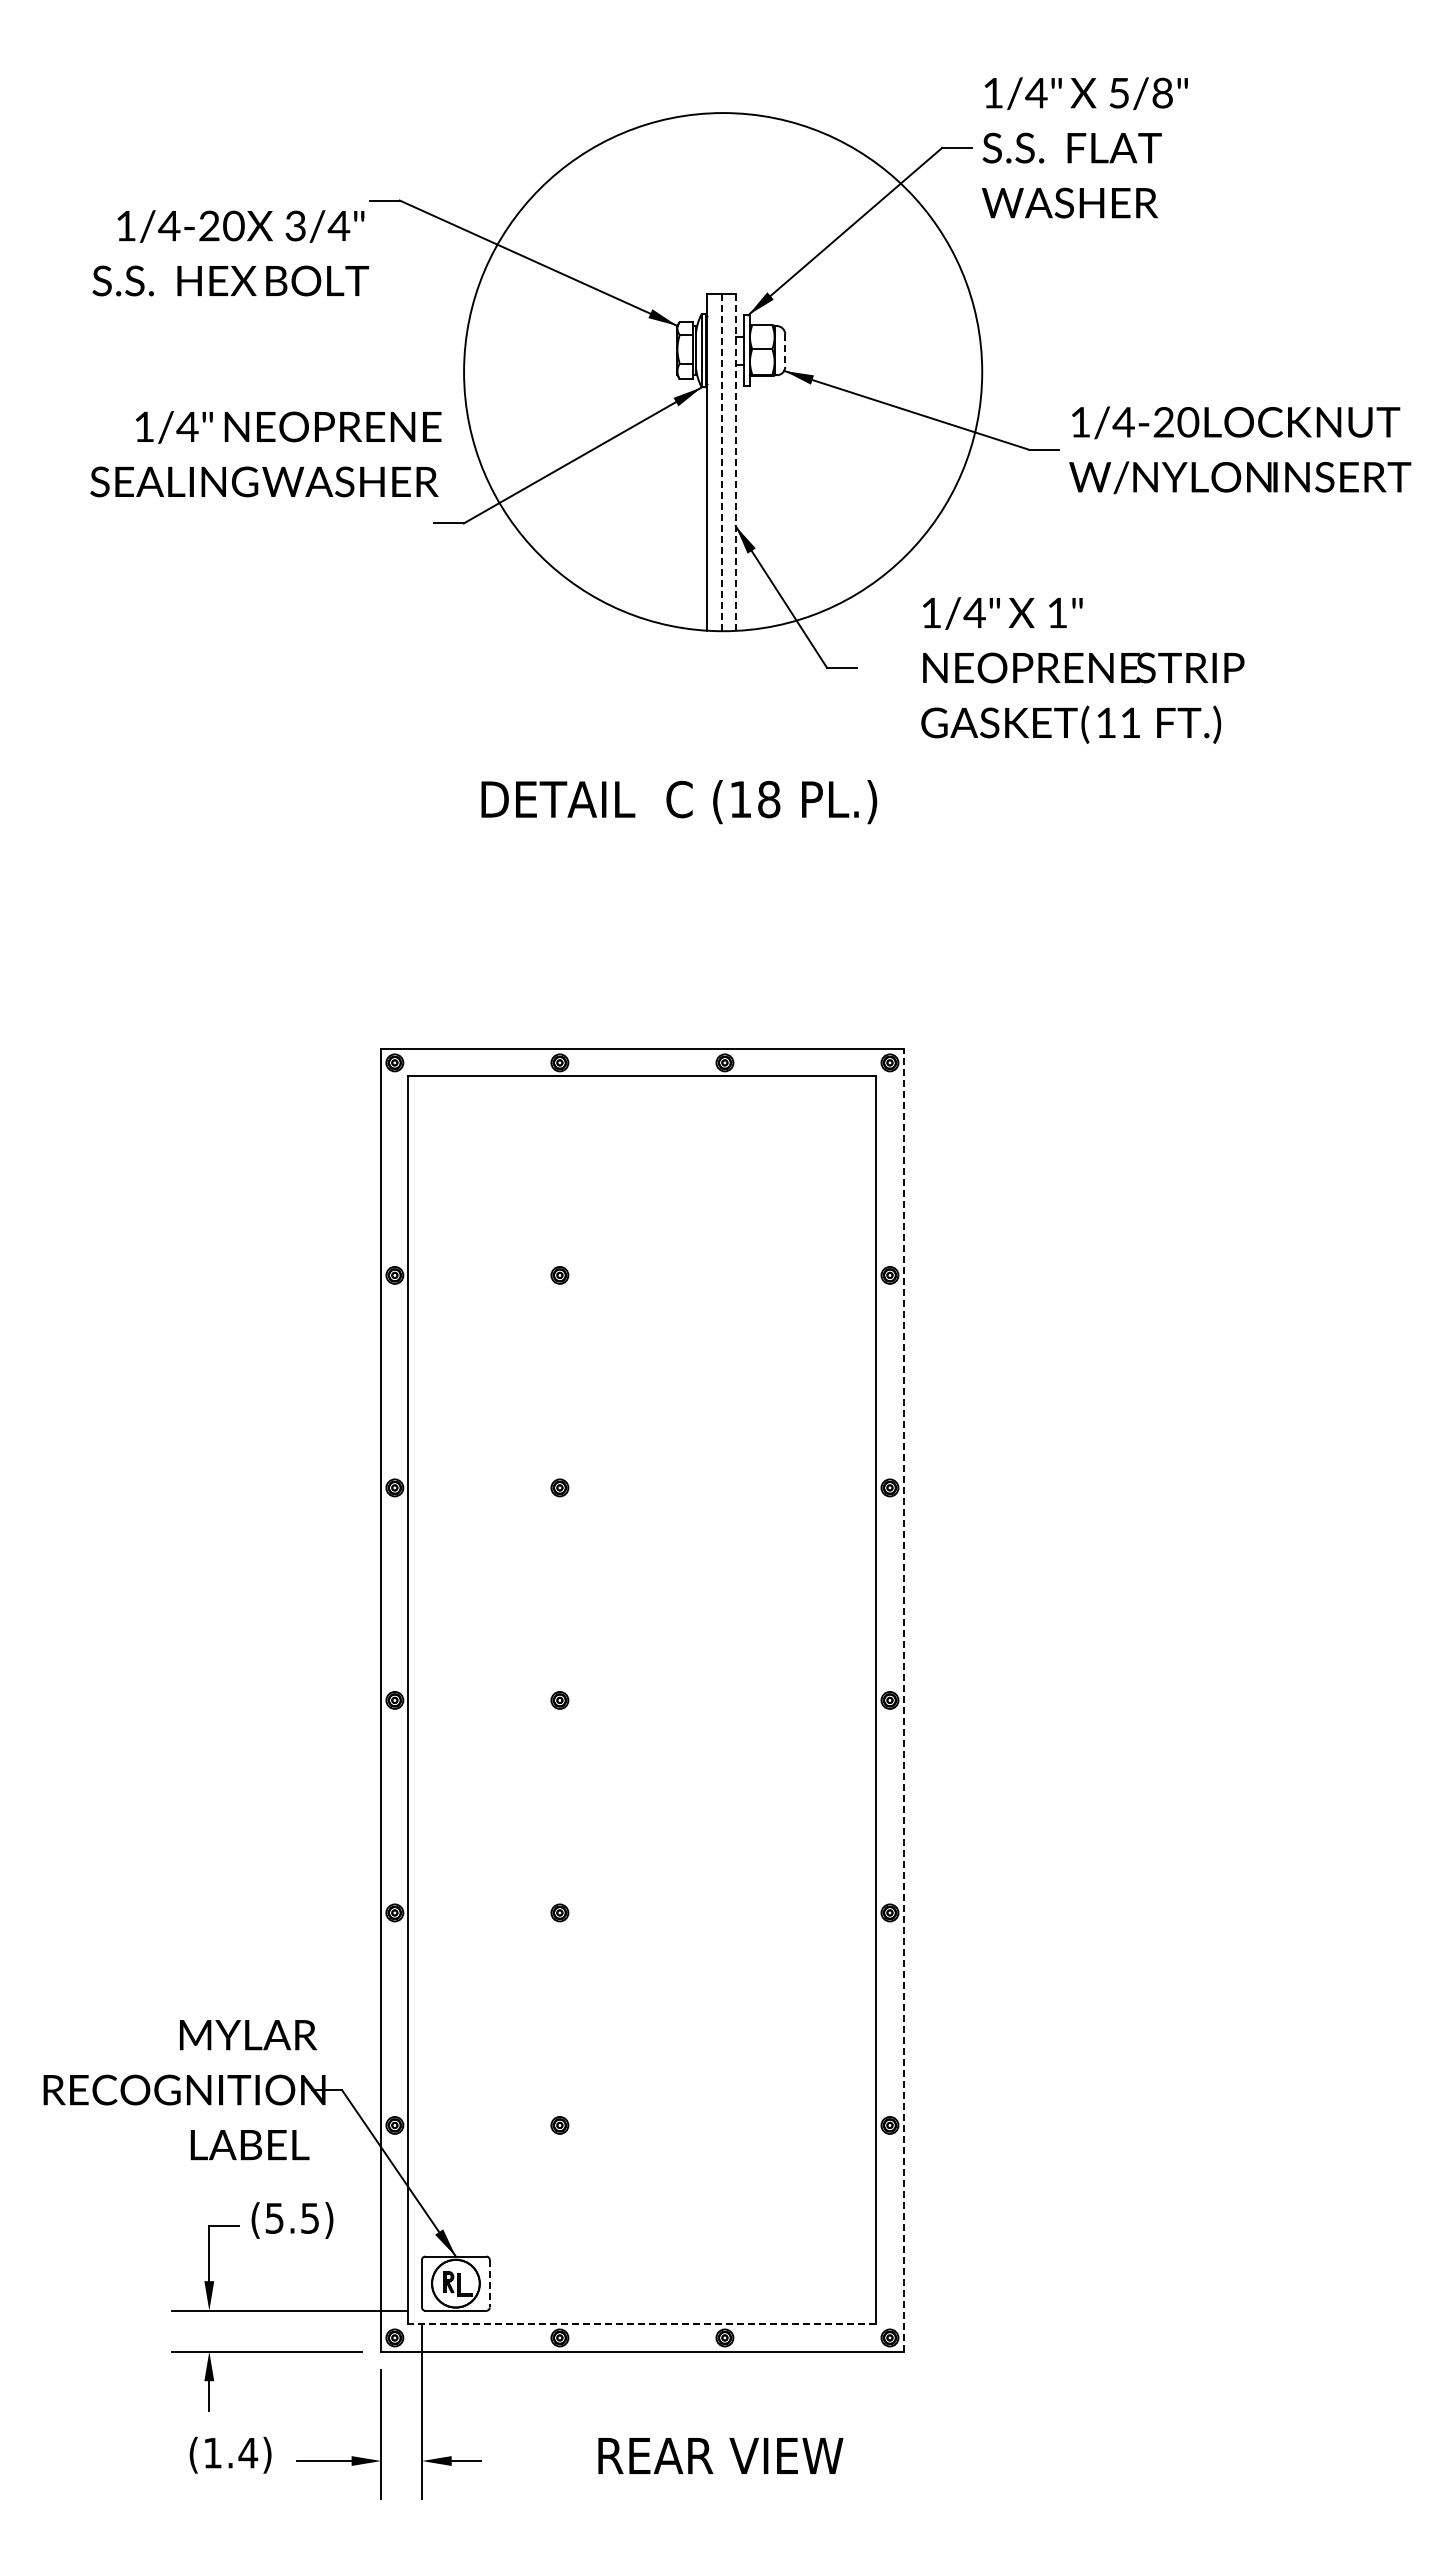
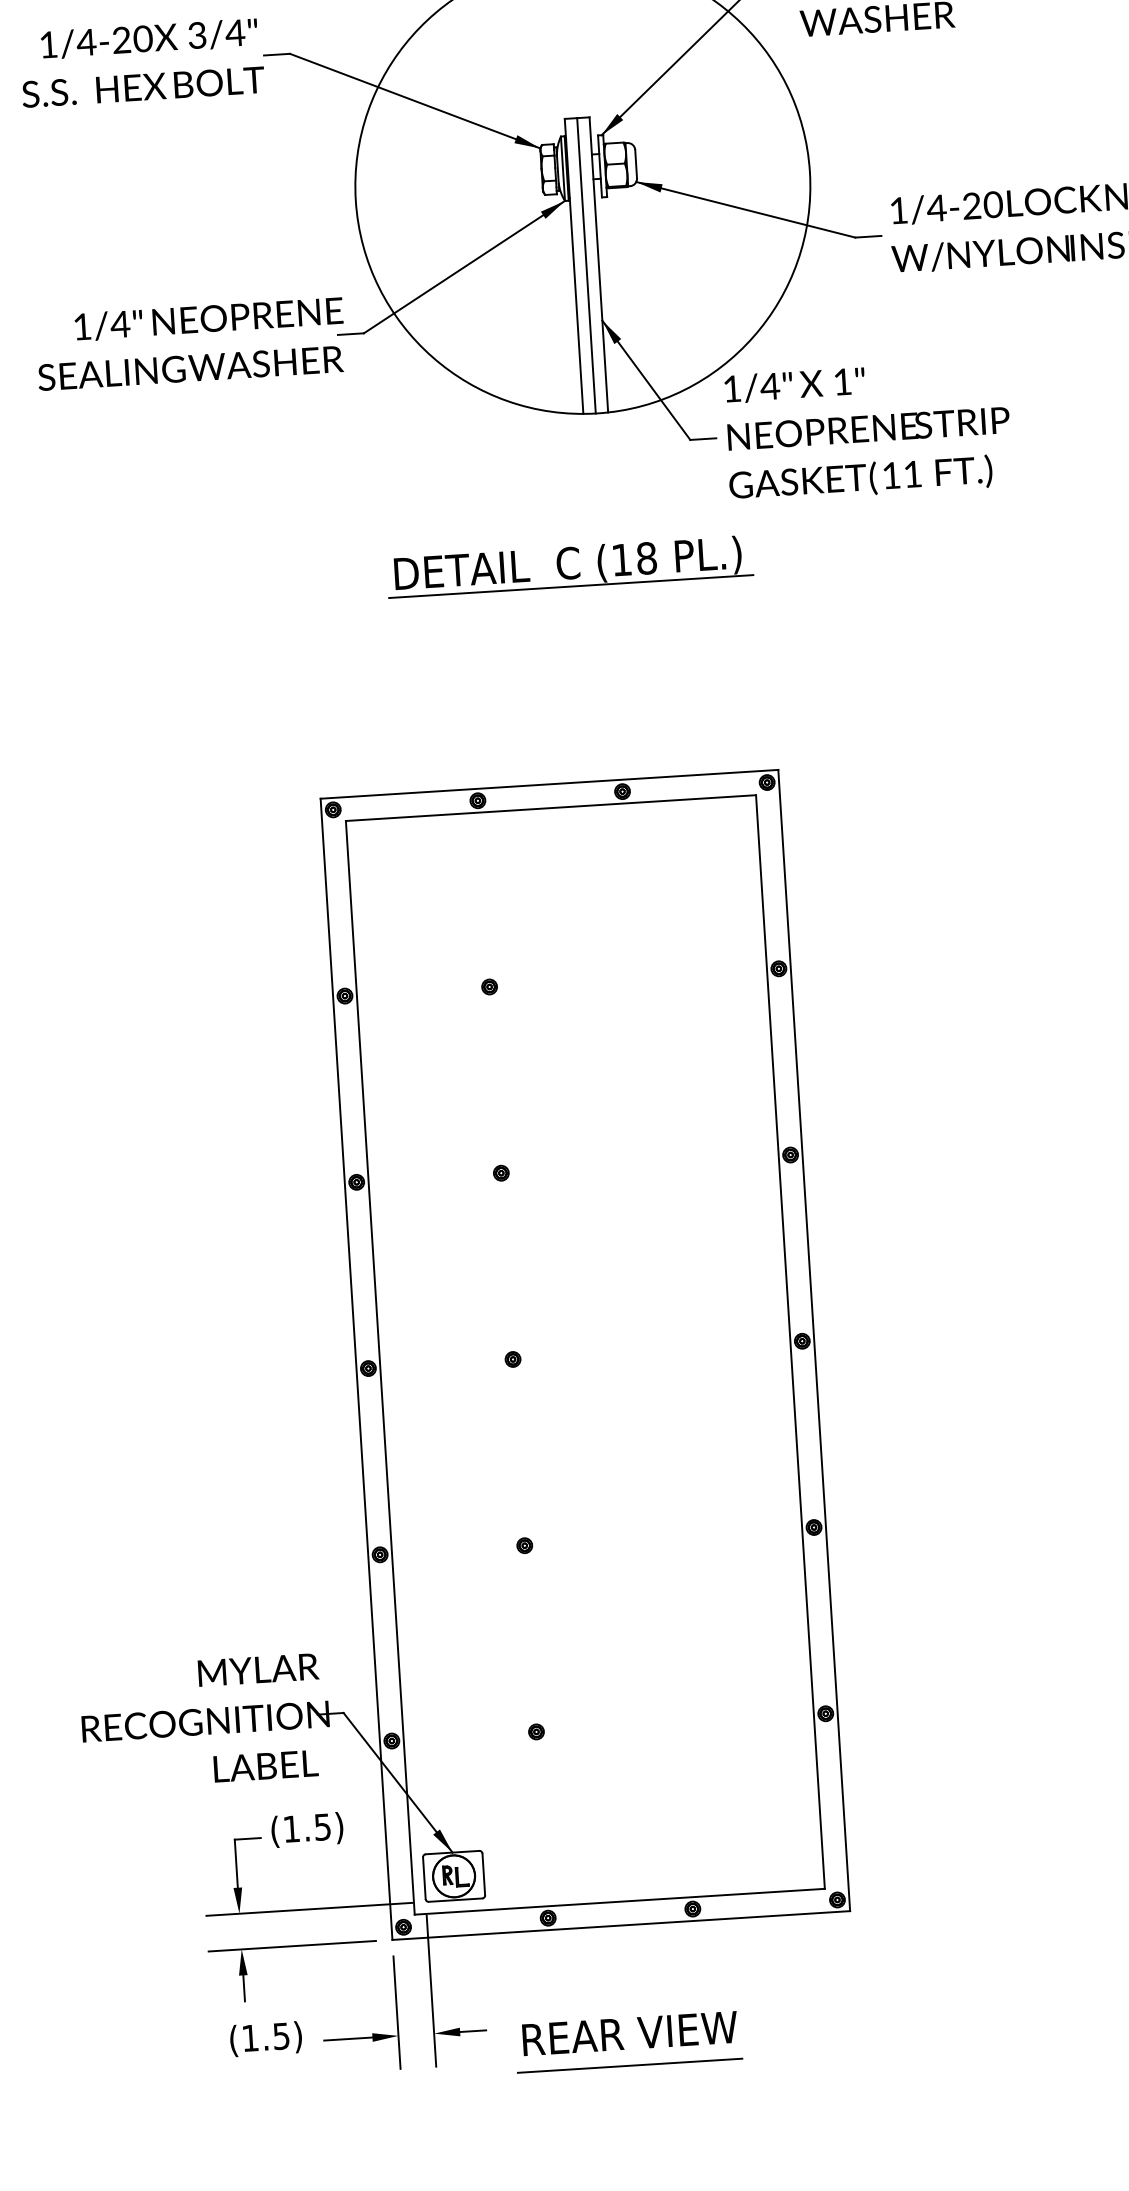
text: (230, 253) -> (141, 63), moved
line: (785, 351) -> (636, 164), dashed -> solid
text: (265, 454) -> (190, 344), moved
line: (721, 462) -> (586, 265), dashed -> solid
line: (735, 463) -> (598, 265), dashed -> solid
text: (1082, 670) -> (867, 430), moved
line: (681, 826) -> (571, 586), added
line: (903, 1699) -> (814, 1339), dashed -> solid
text: (274, 2218) -> (291, 1829), (5.5) -> (1.5)
line: (489, 2283) -> (483, 1874), dashed -> solid
line: (642, 2324) -> (619, 1901), dashed -> solid
text: (248, 2453) -> (281, 2036), (1.4) -> (1.5)
text: (720, 2455) -> (629, 2033), moved
line: (642, 2511) -> (630, 2065), added

